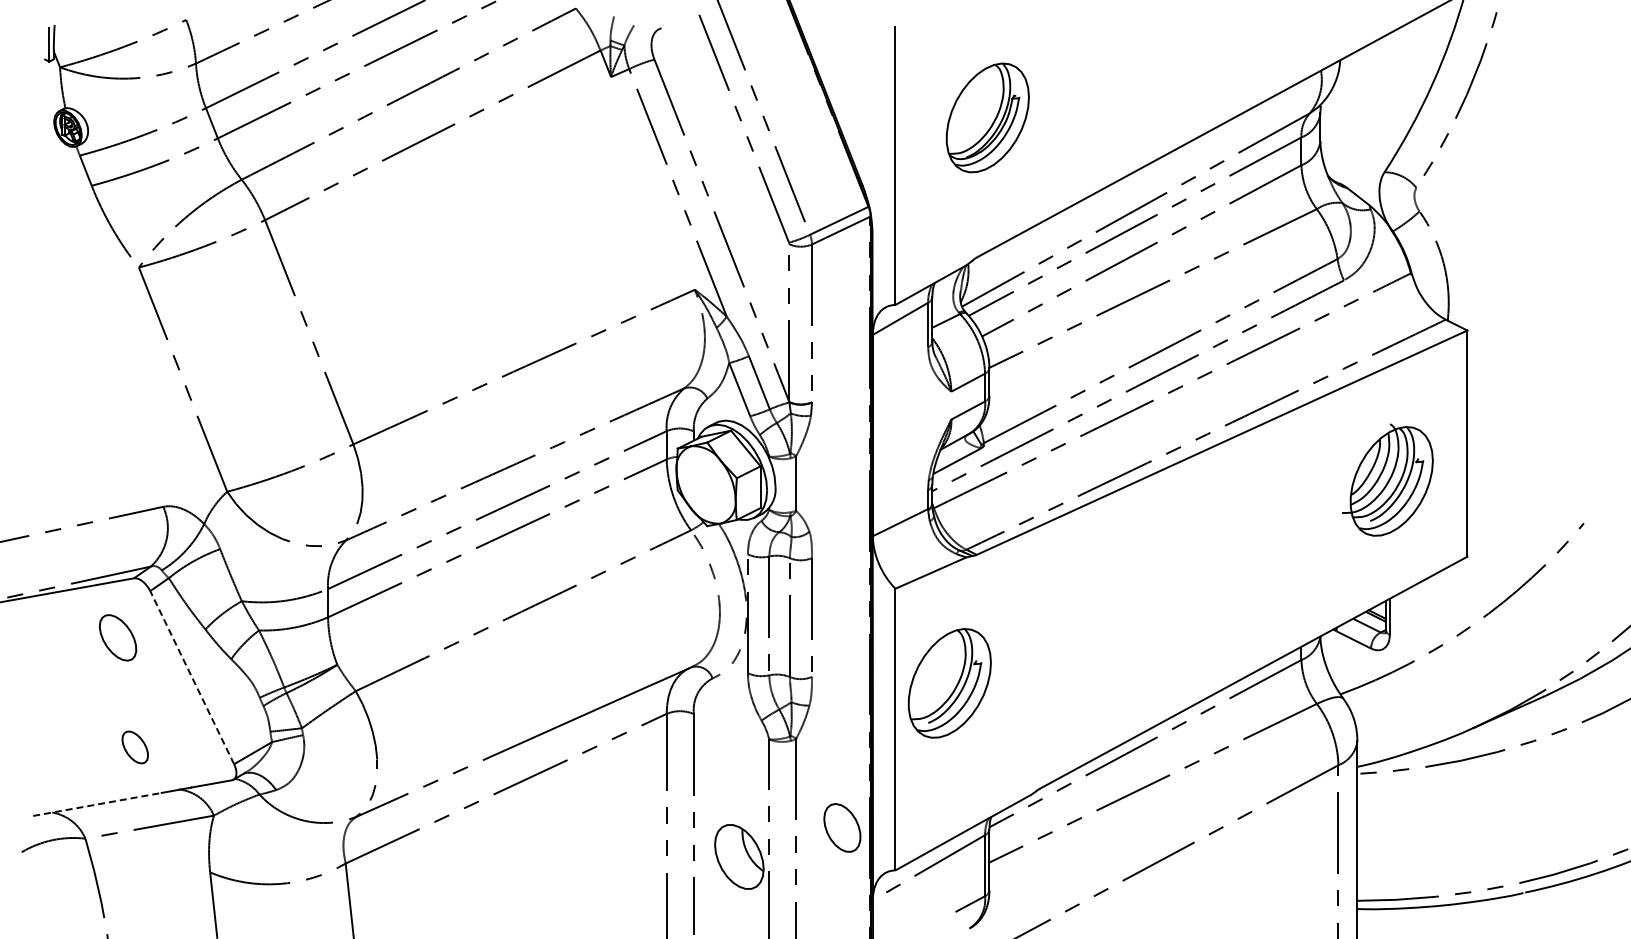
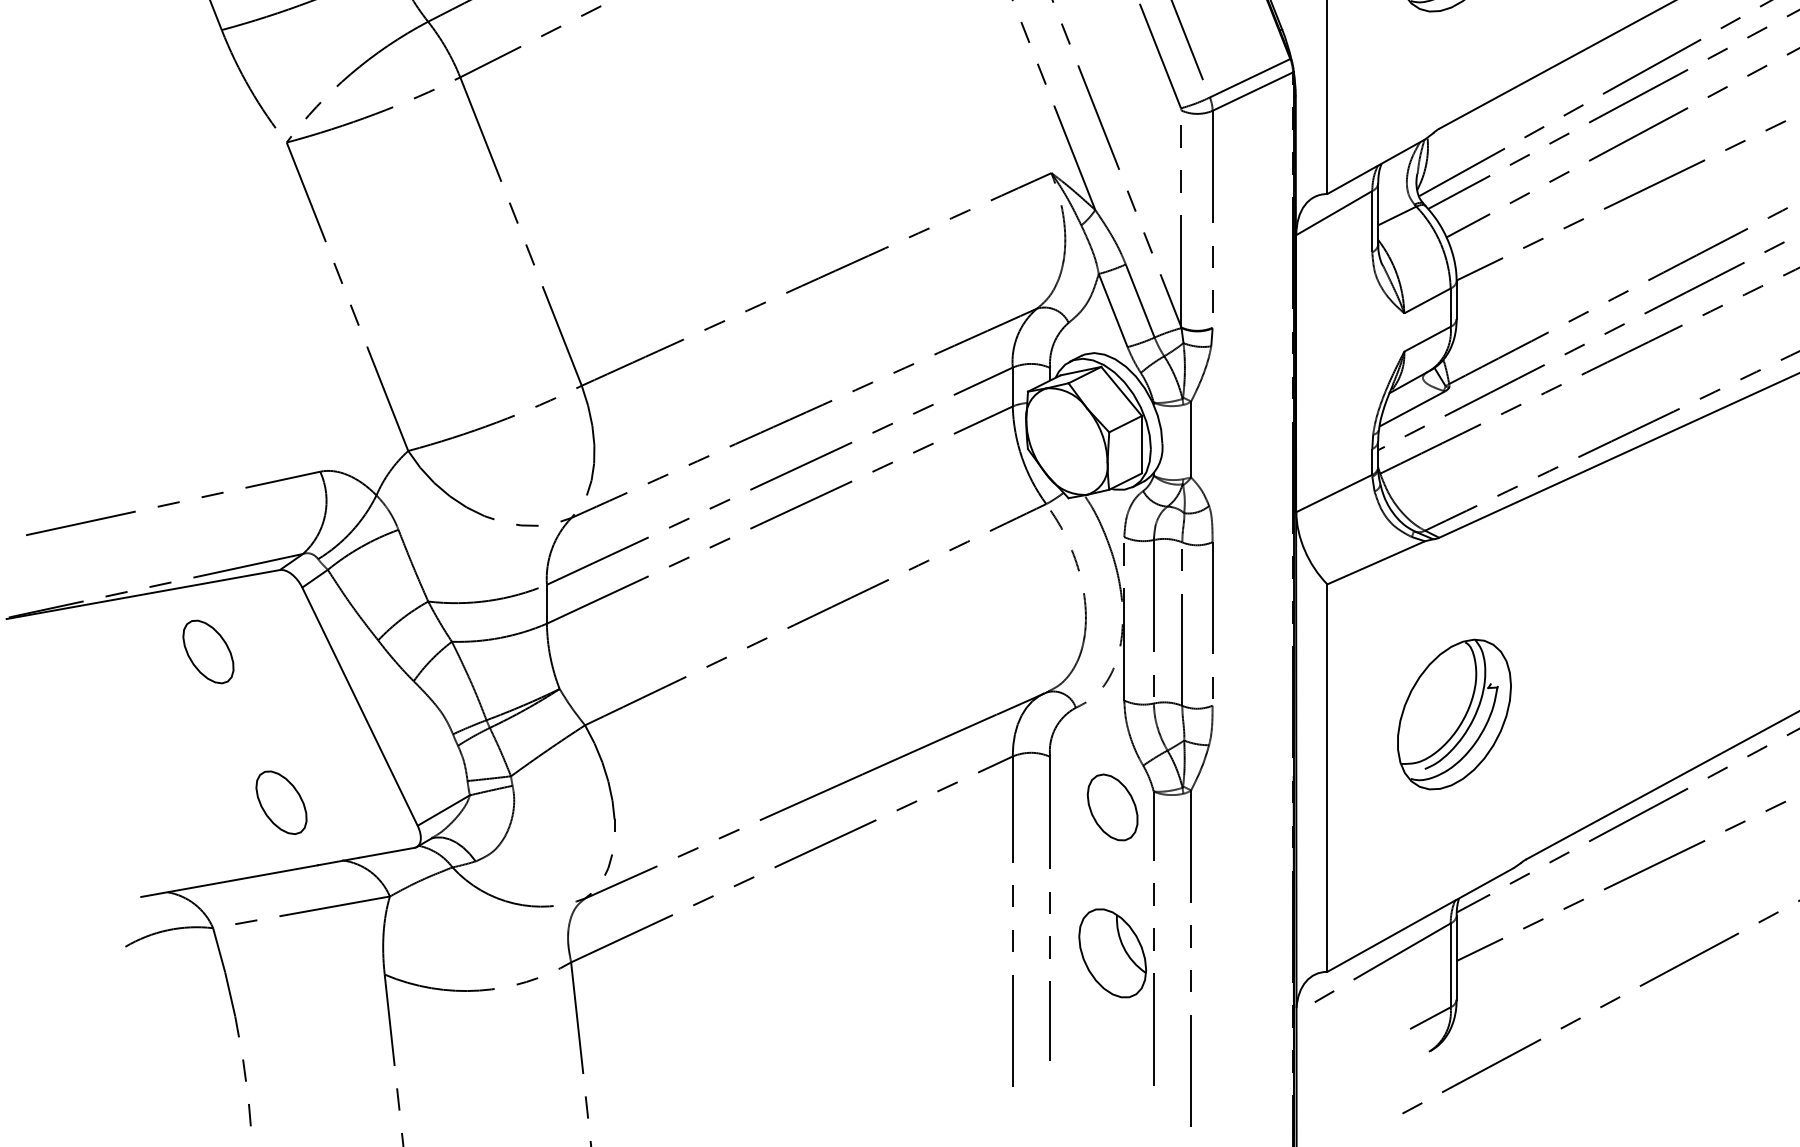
part: (117, 637) -> (207, 651), moved
line: (191, 677) -> (359, 706), dashed -> solid
part: (949, 683) -> (1454, 714), moved
part: (135, 747) -> (281, 802), size x1.43
line: (97, 804) -> (229, 881), dashed -> solid
part: (842, 827) -> (1112, 806), moved

